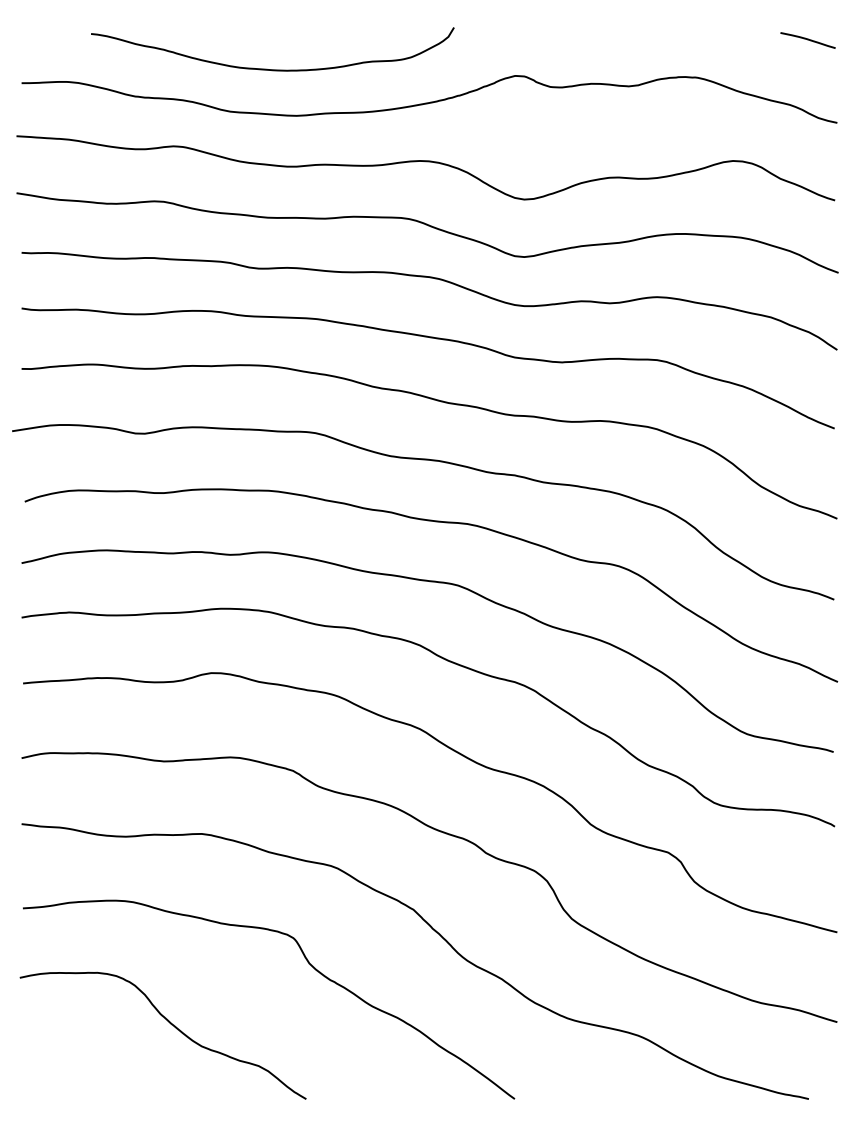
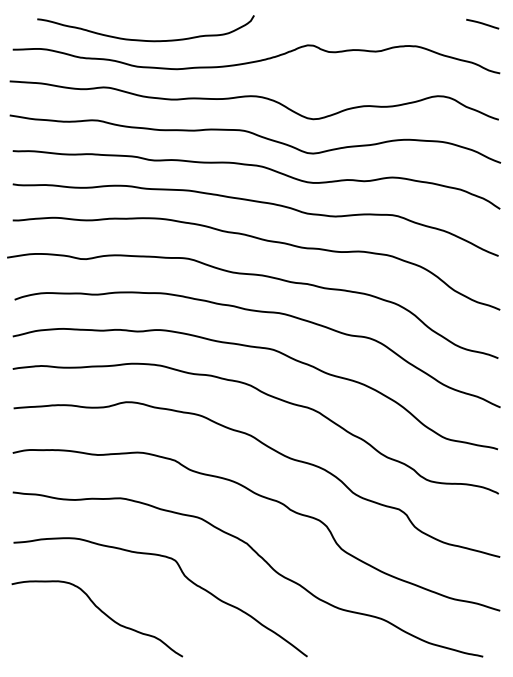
curve: (268, 67) -> (143, 39), moved

